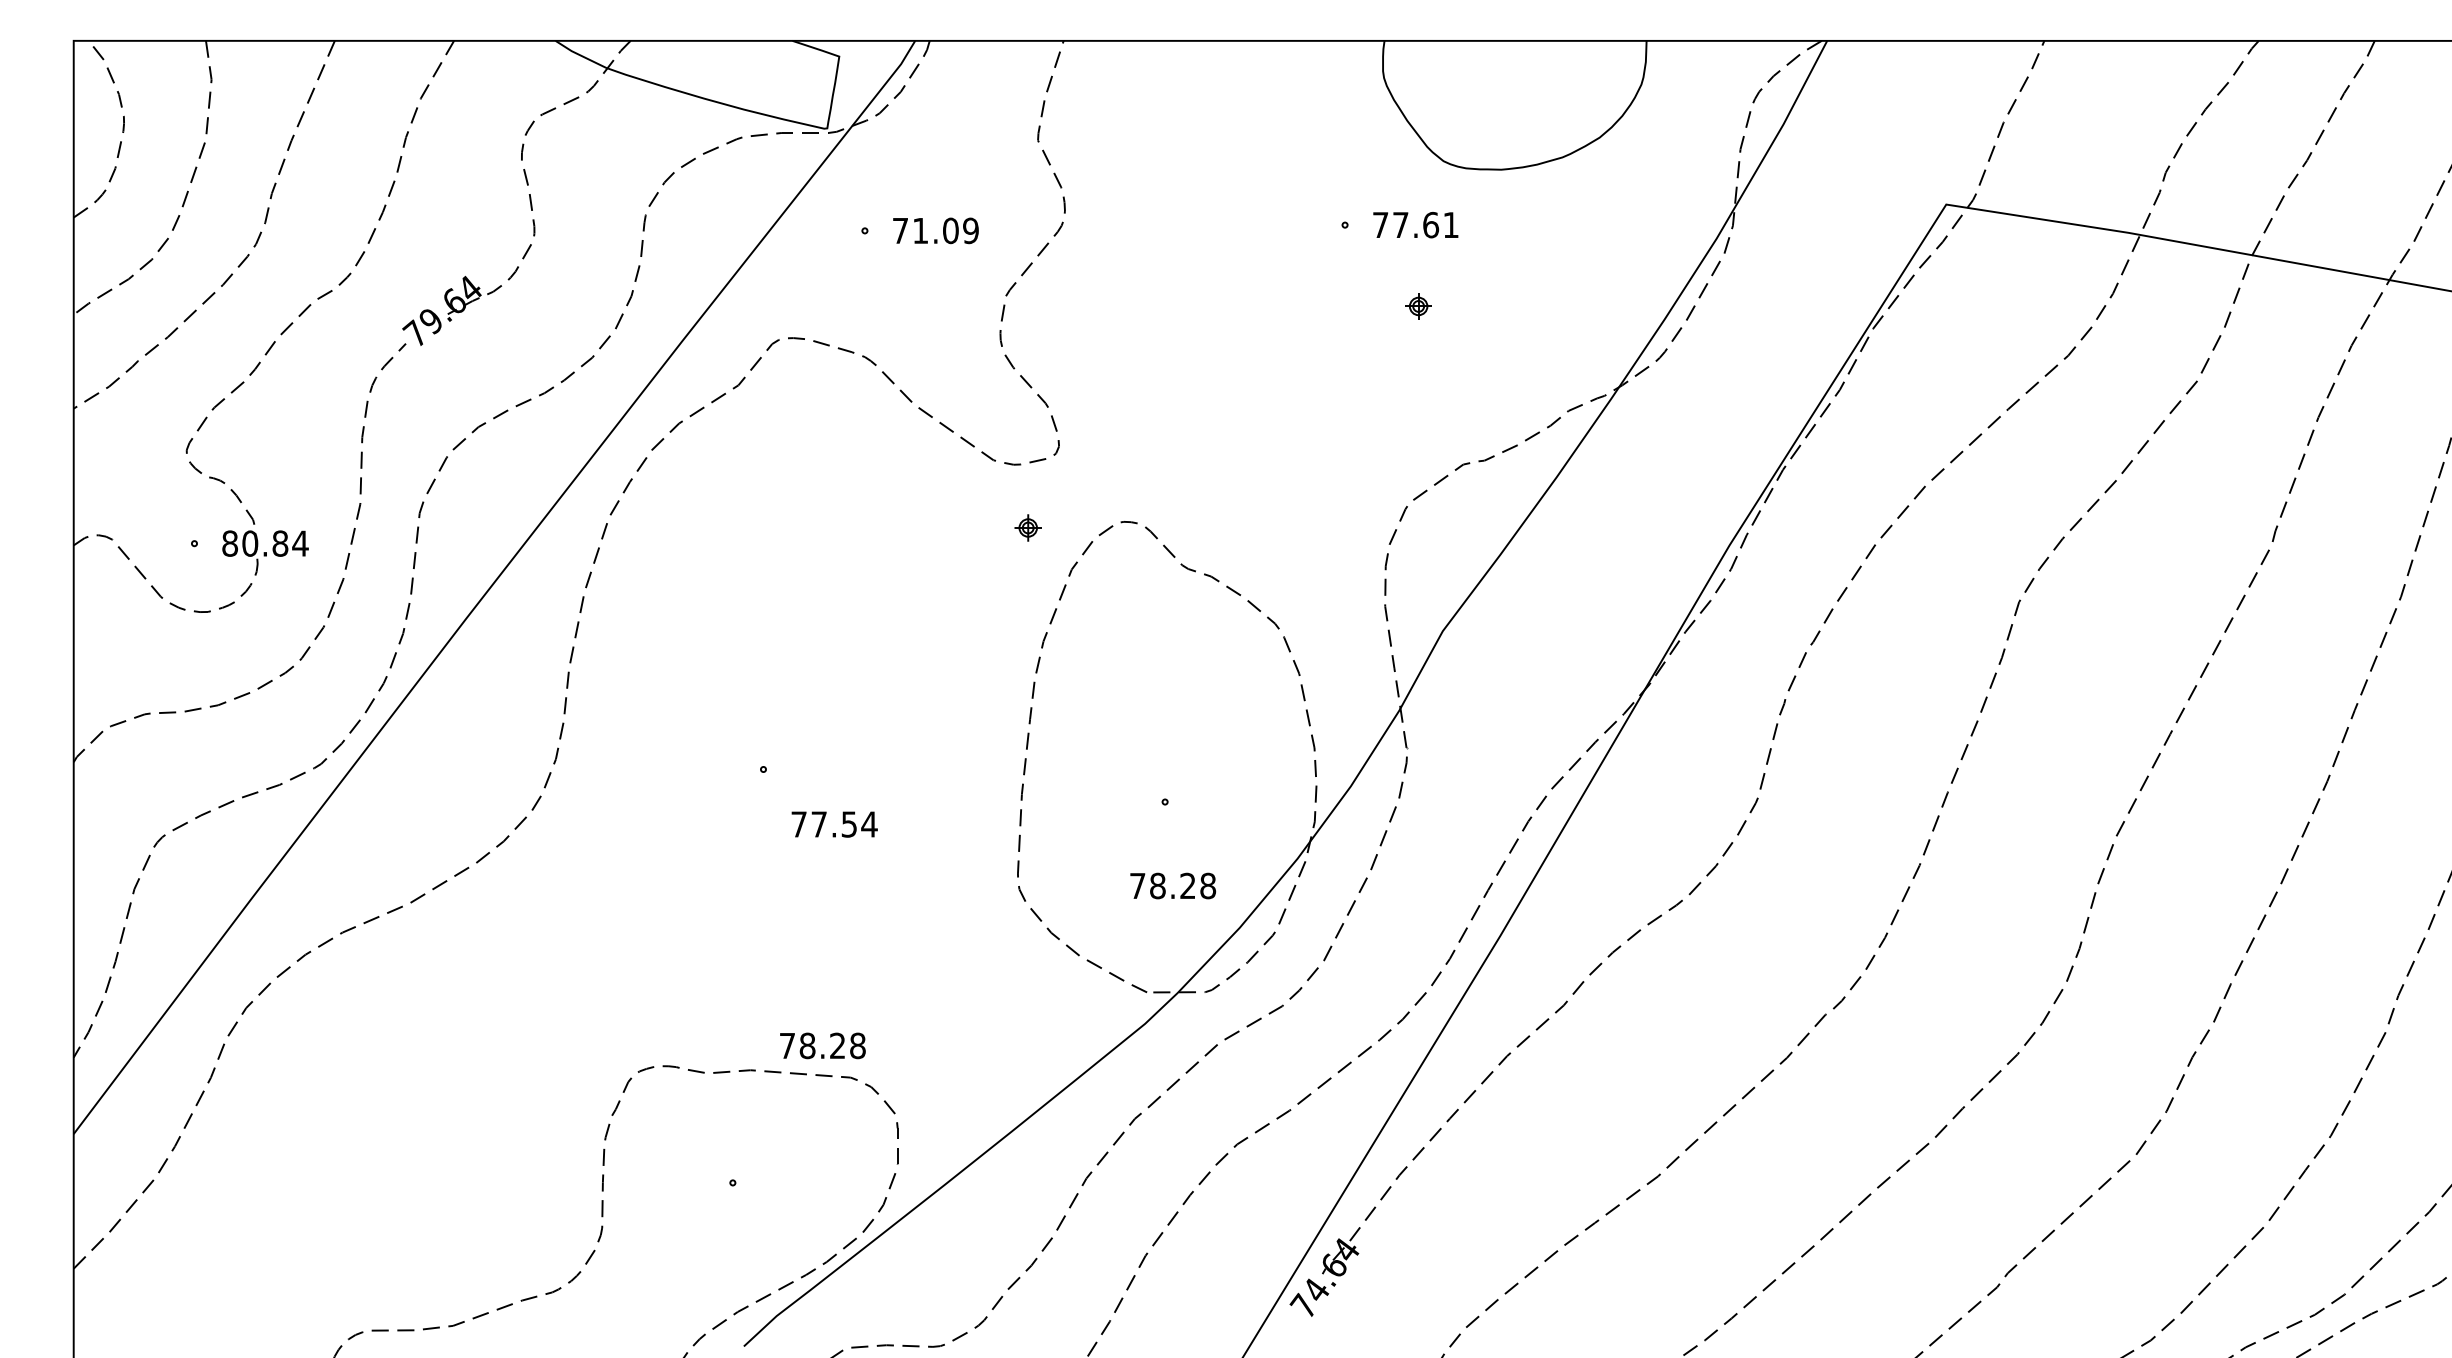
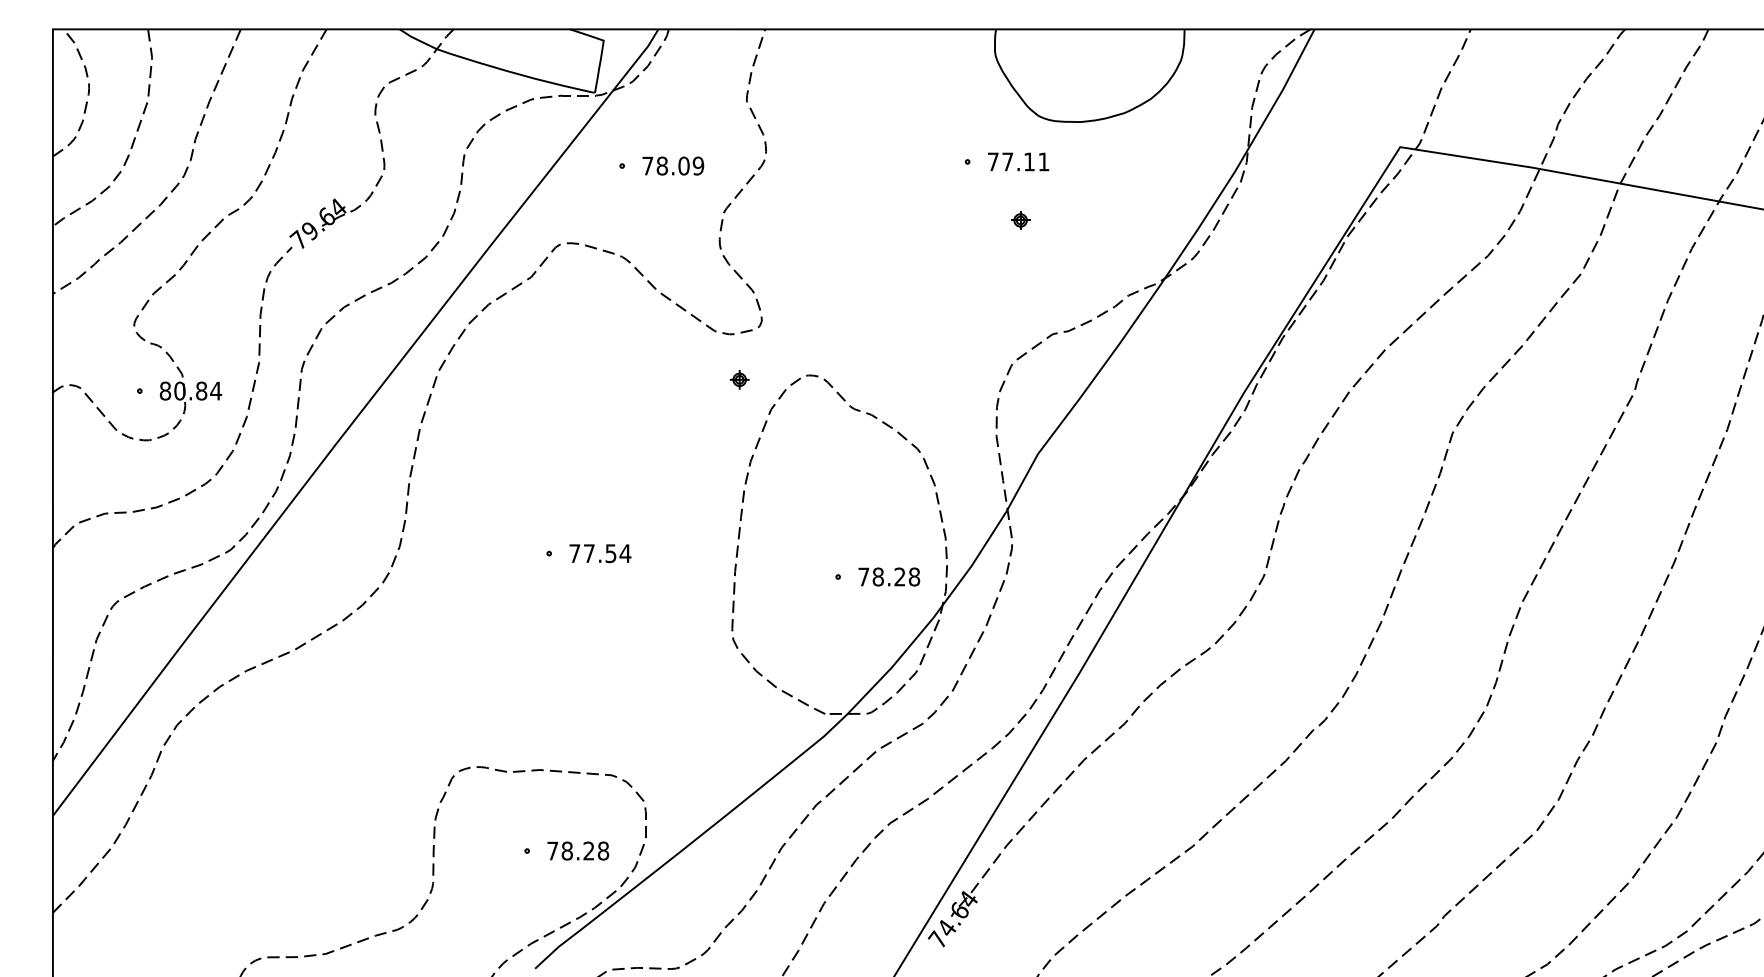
text: (1431, 224) -> (1029, 161), 77.61 -> 77.11
text: (920, 230) -> (662, 165), 71.09 -> 78.09
text: (834, 824) -> (600, 553), moved
text: (1173, 885) -> (889, 576), moved
text: (822, 1045) -> (578, 850), moved

